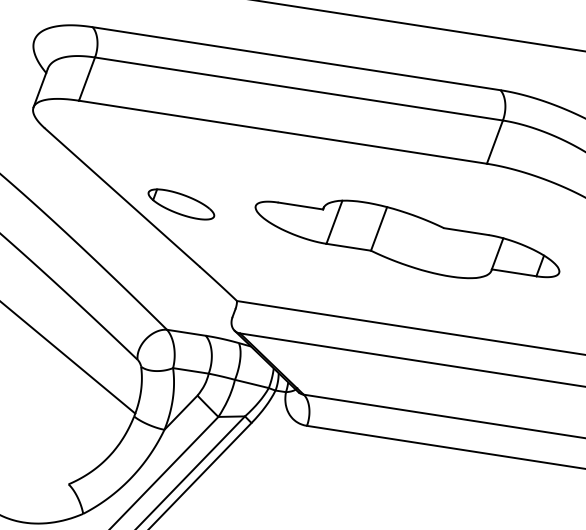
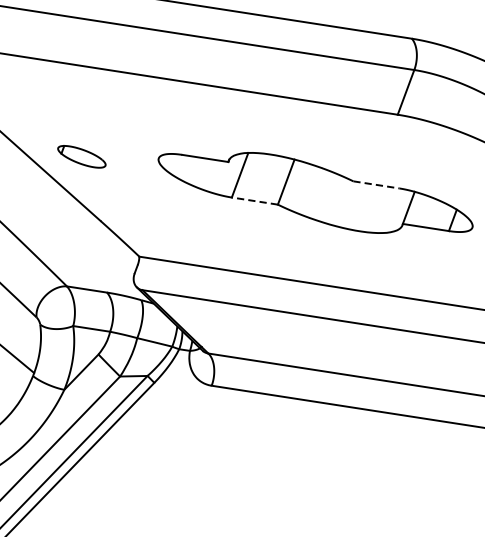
part: (181, 204) -> (81, 156), size x0.7
line: (466, 231) -> (376, 184), solid -> dashed
line: (348, 247) -> (254, 201), solid -> dashed

